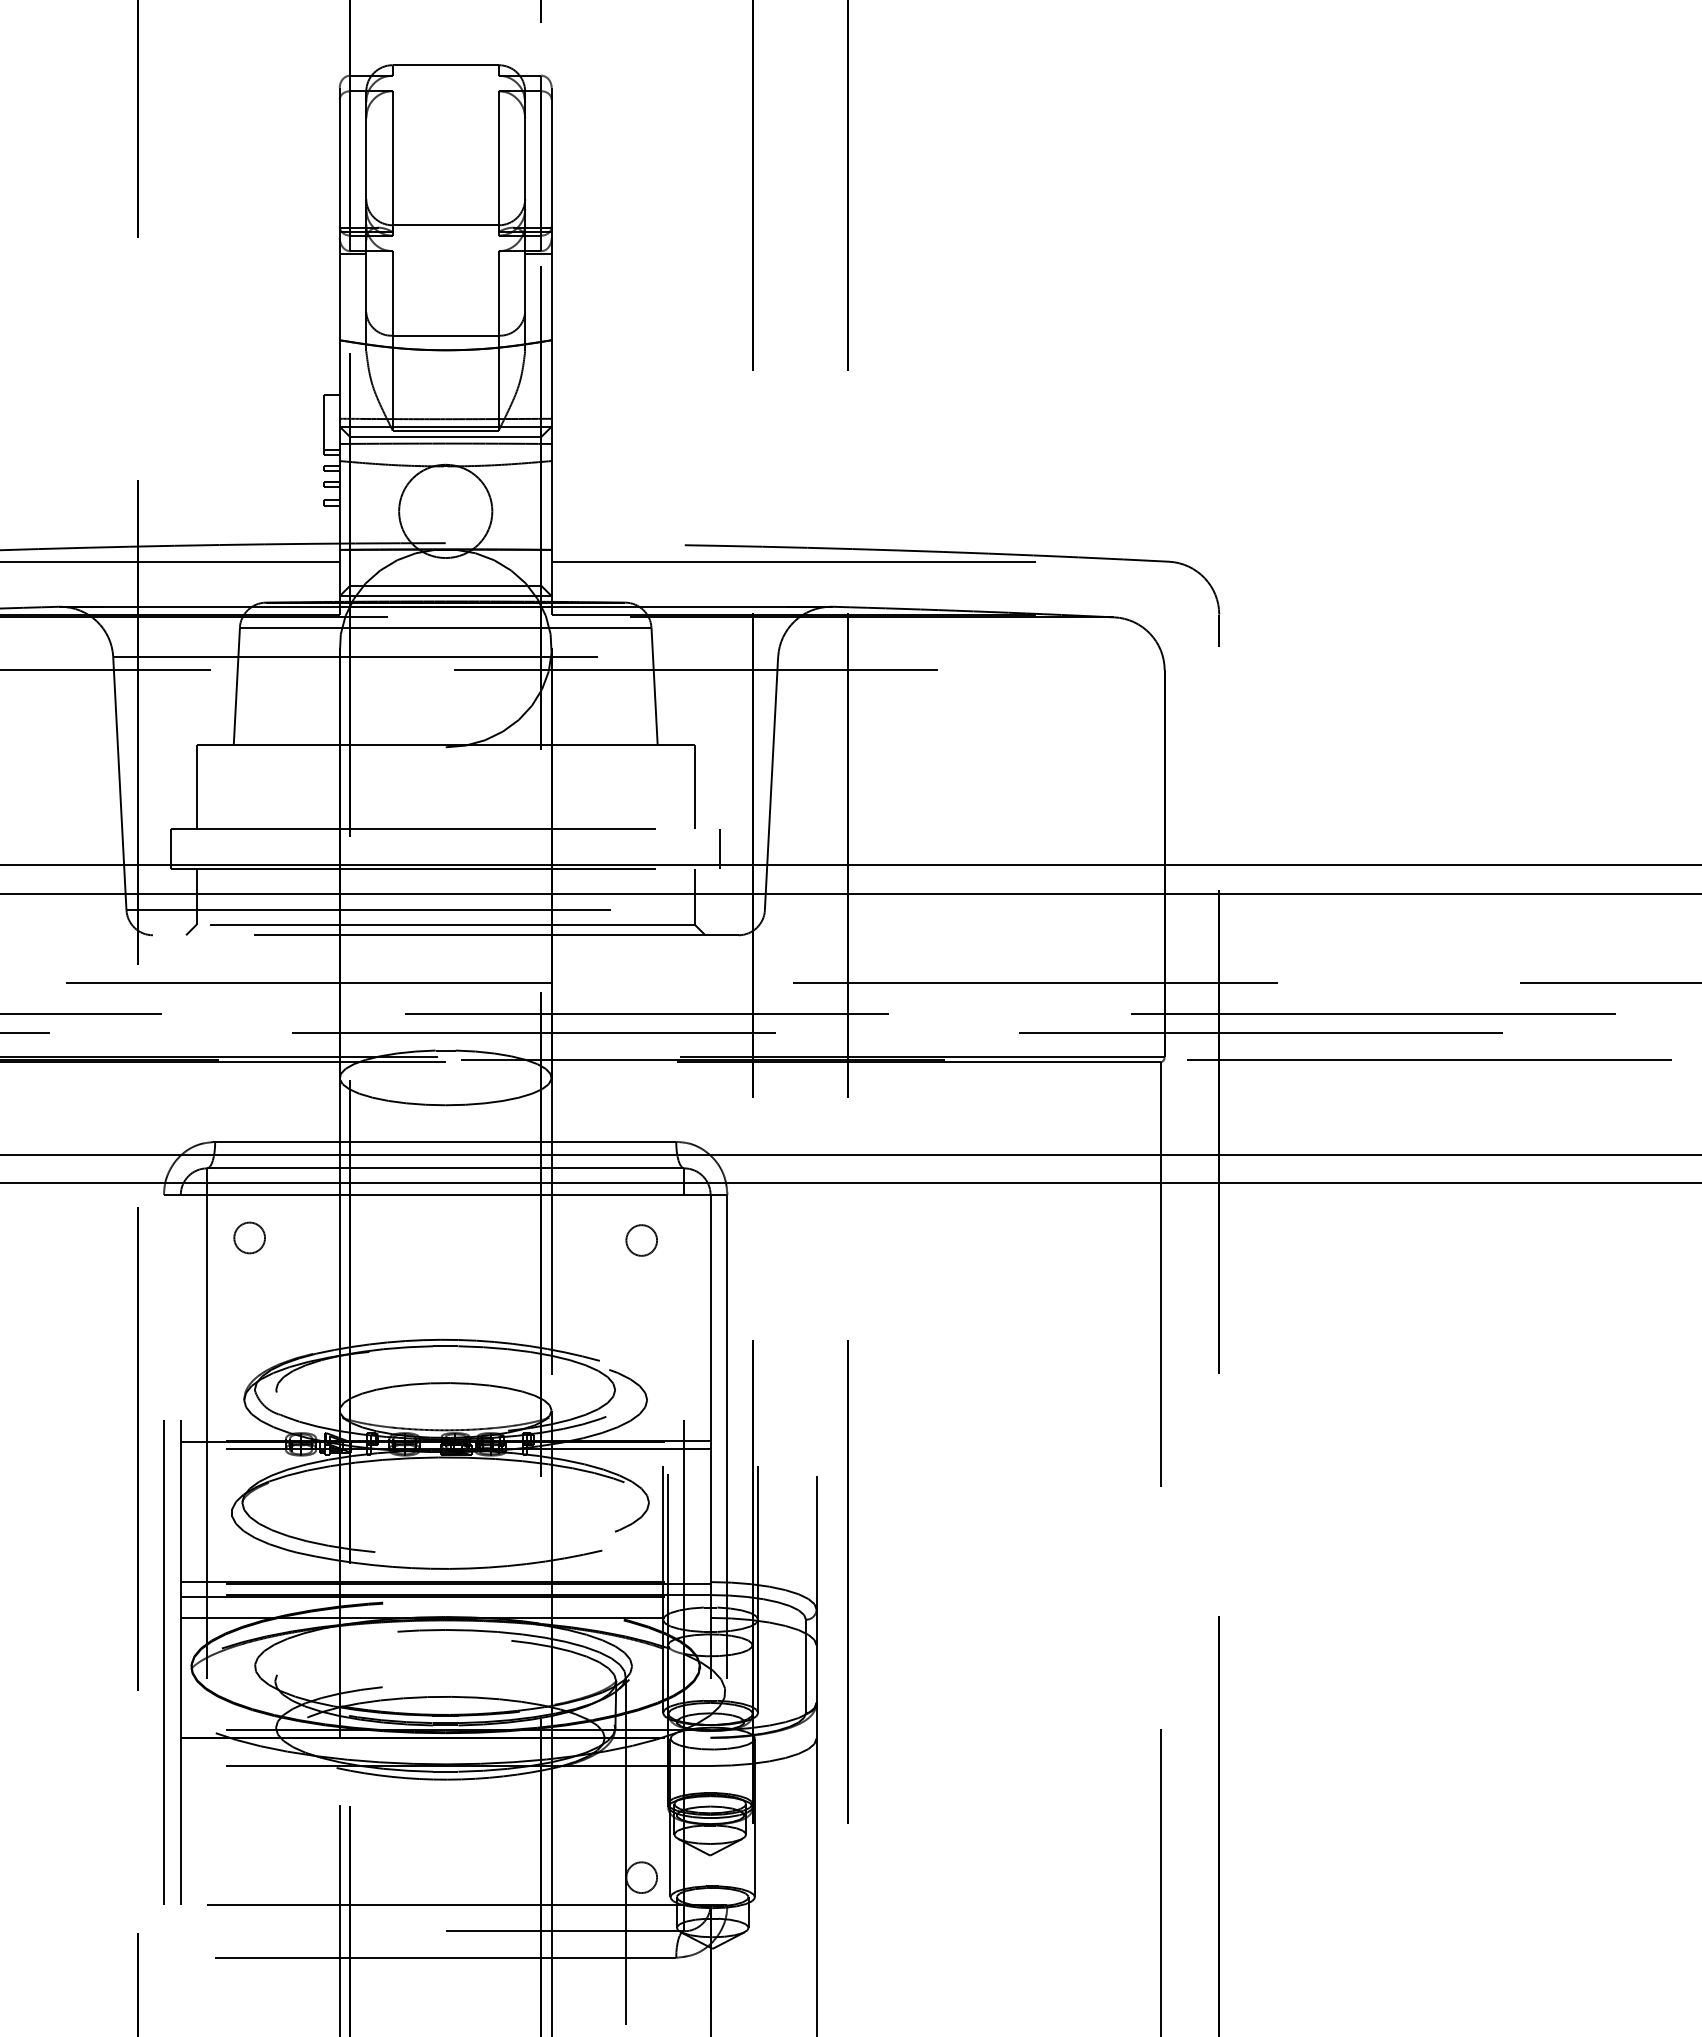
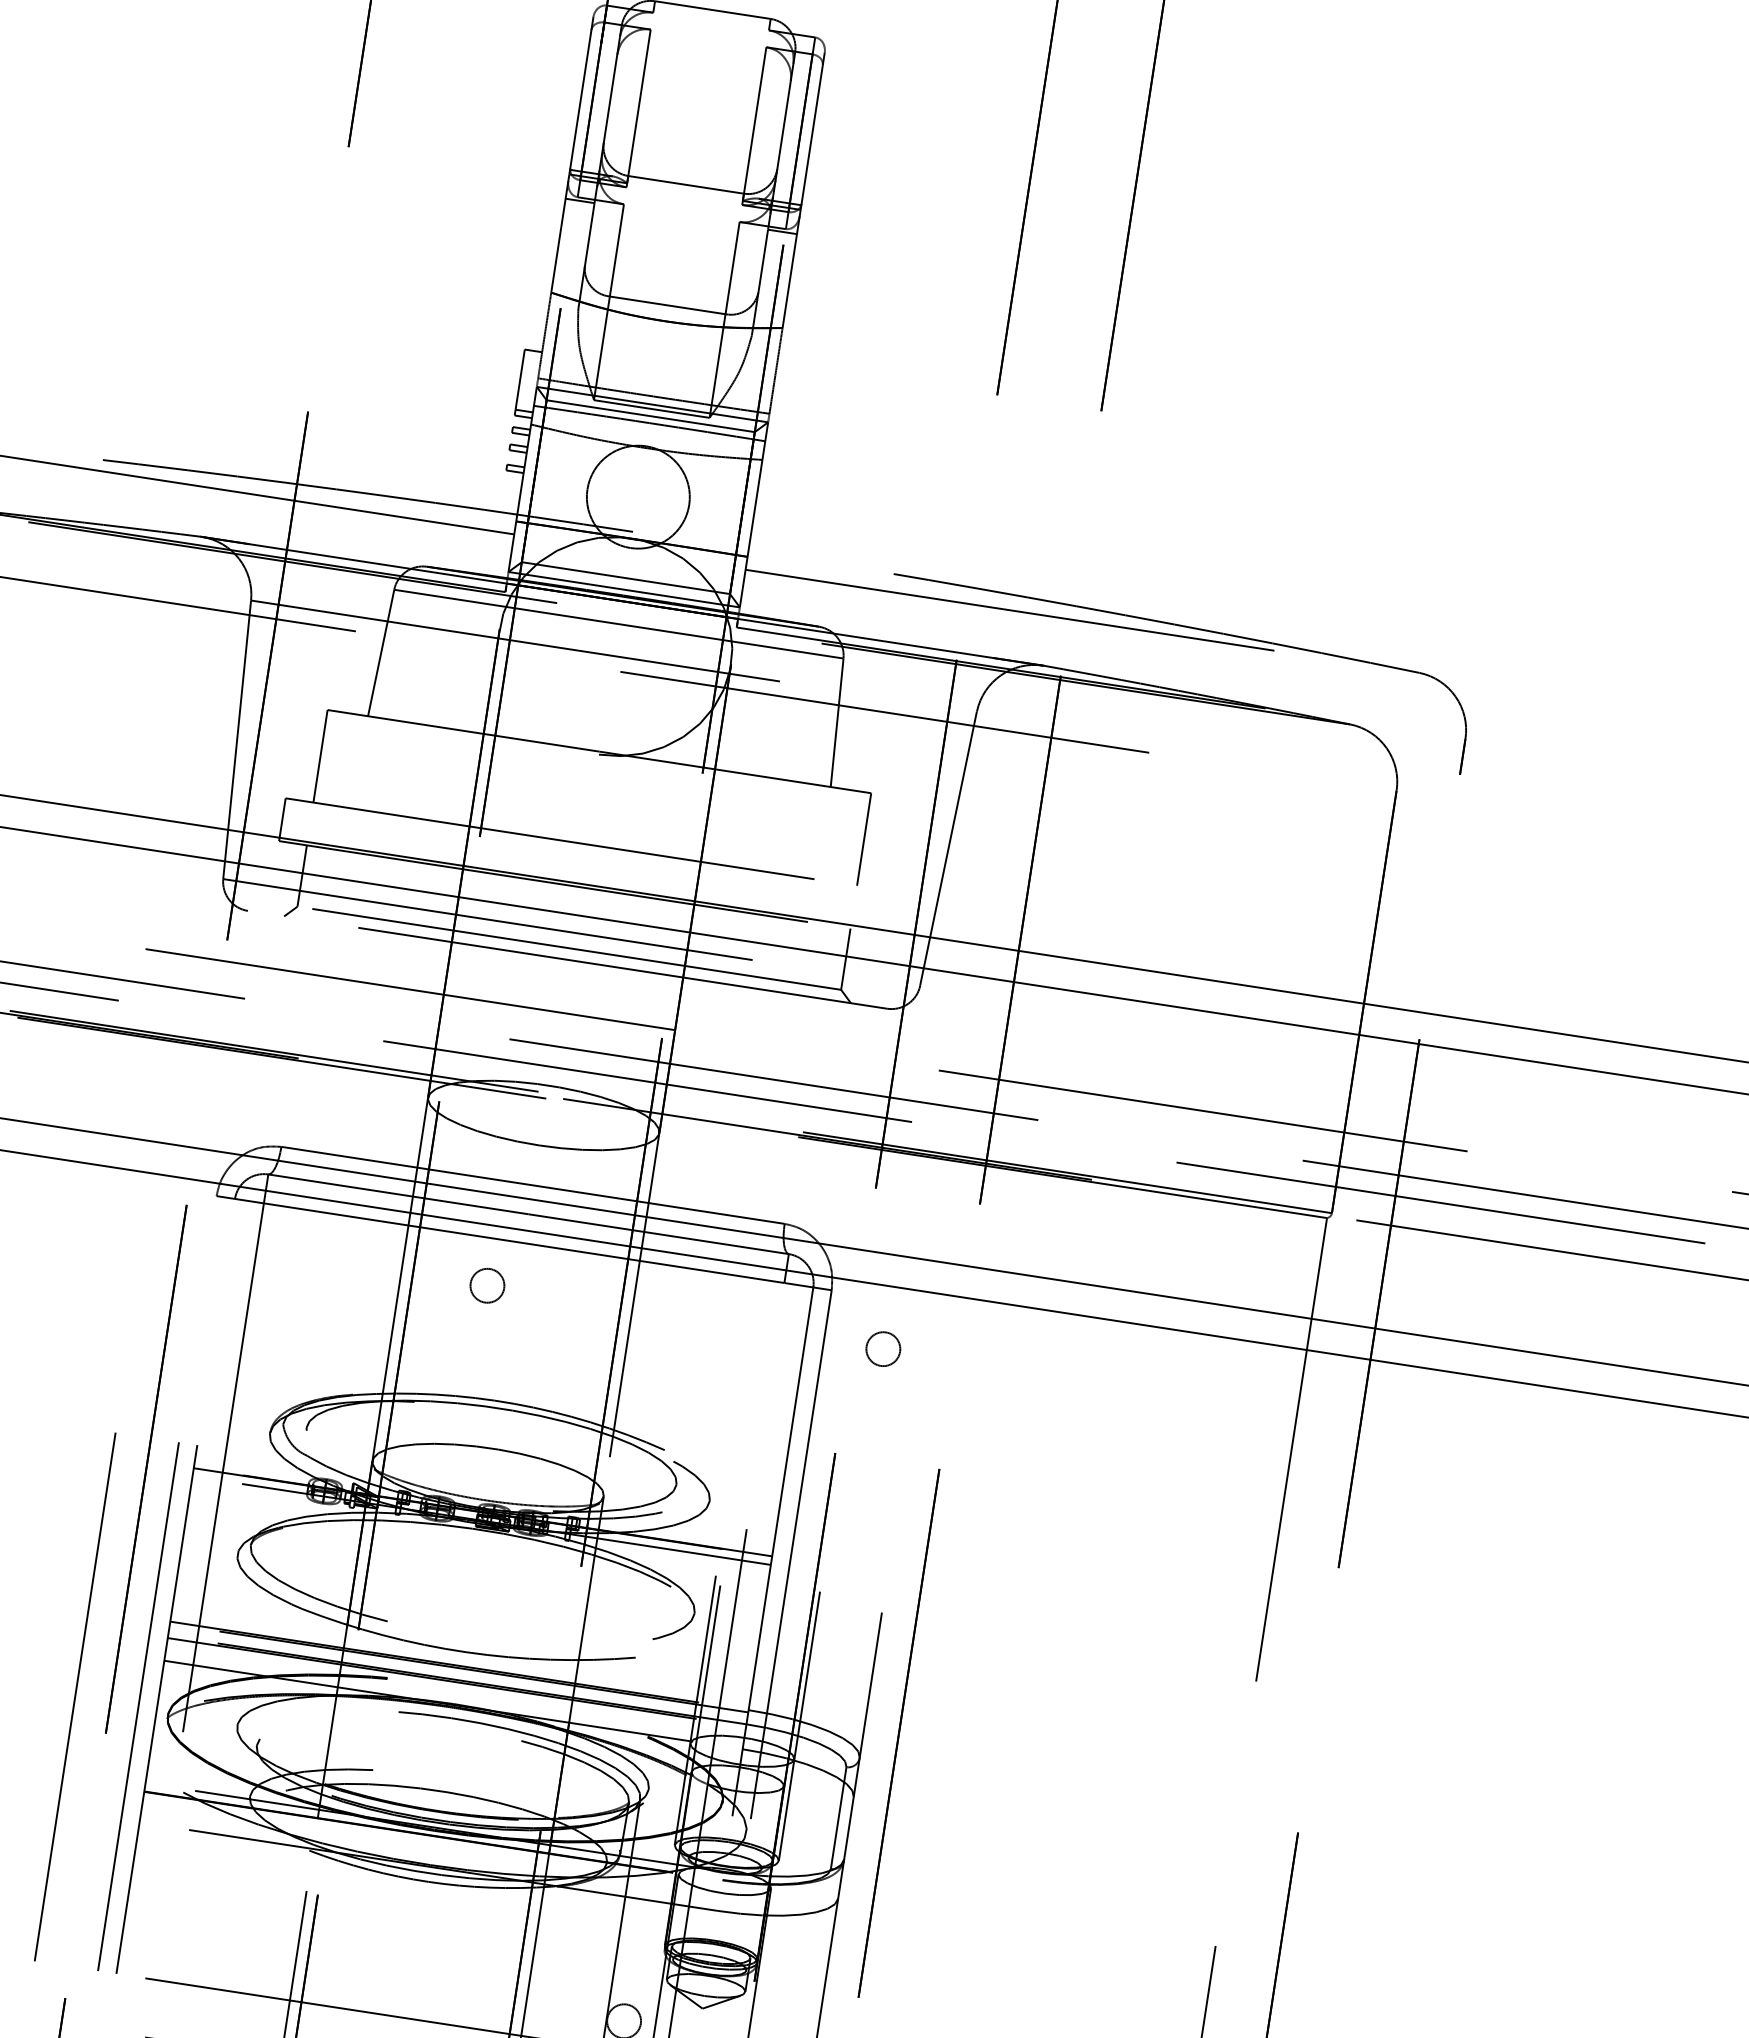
line: (720, 848) -> (881, 911), removed
circle: (249, 1237) -> (487, 1285), moved
circle: (641, 1240) -> (883, 1349), moved
line: (105, 1662) -> (74, 1696), added

